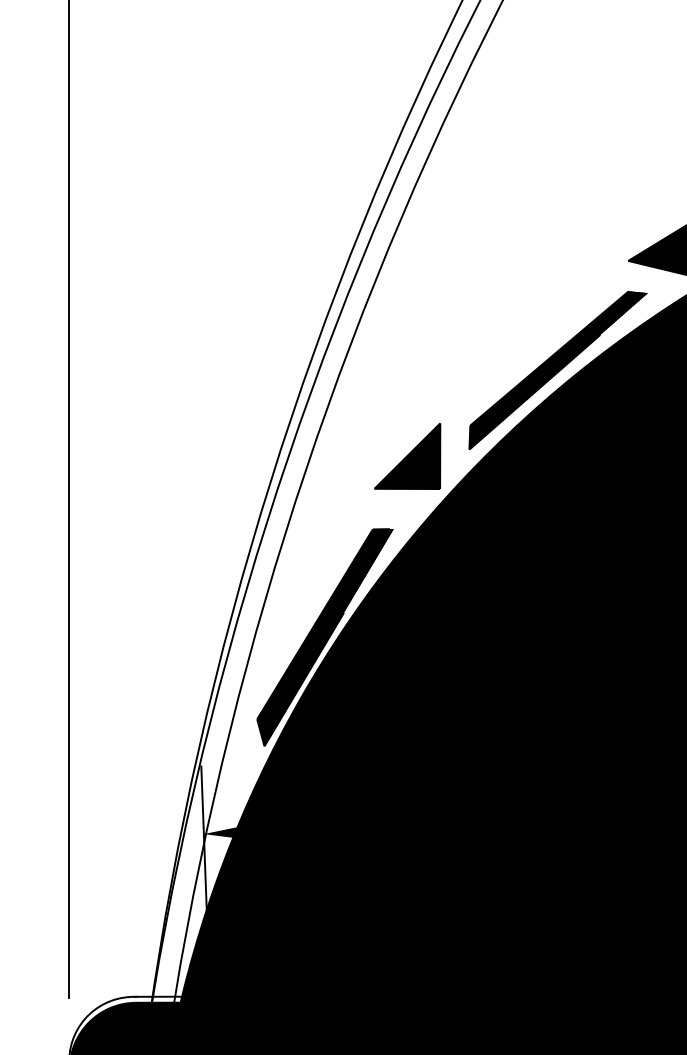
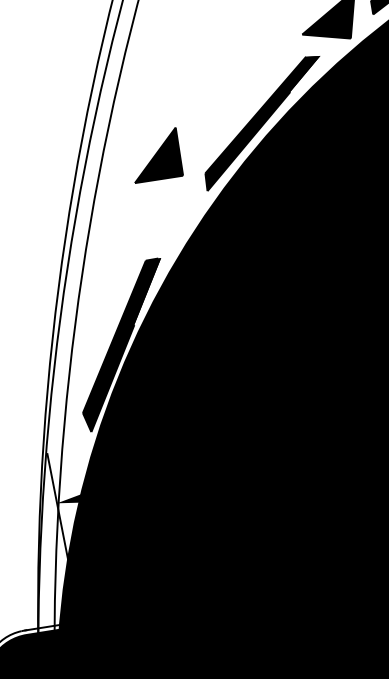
part: (407, 456) -> (155, 155), moved

